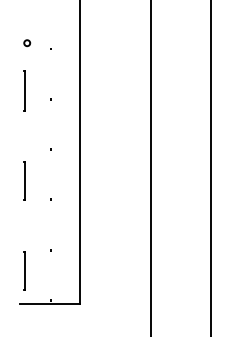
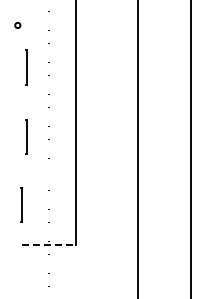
circle: (26, 43) -> (17, 25), moved
line: (24, 90) -> (26, 67), moved
line: (24, 270) -> (21, 204), moved
line: (50, 304) -> (49, 245), solid -> dashed

